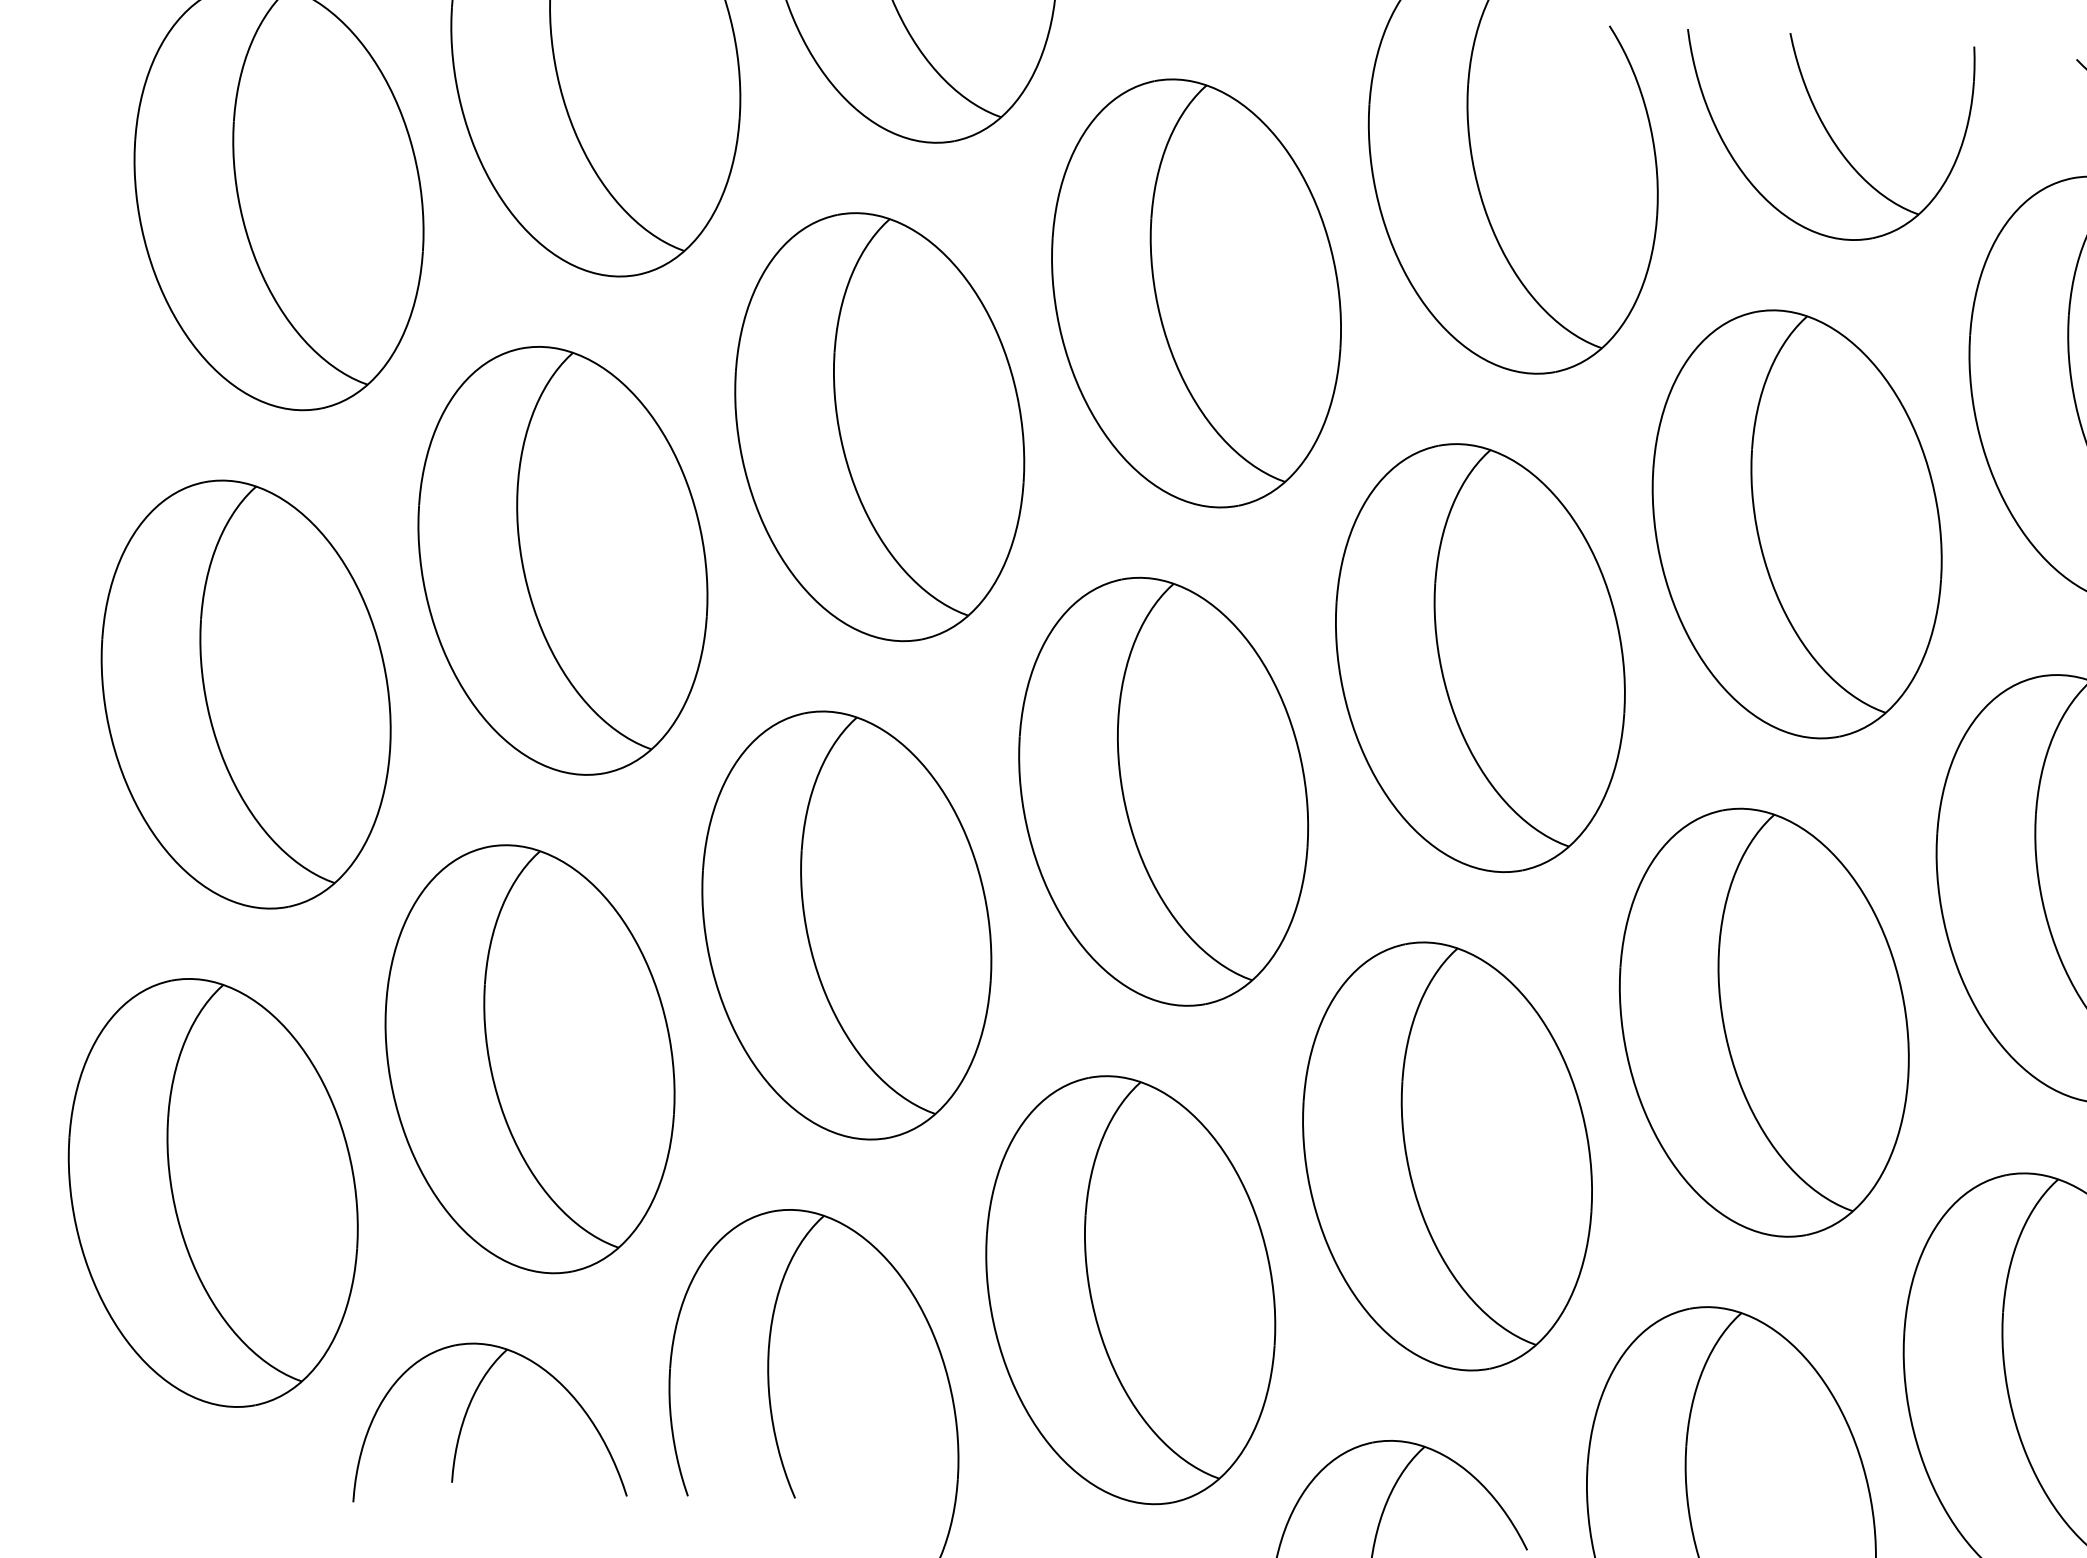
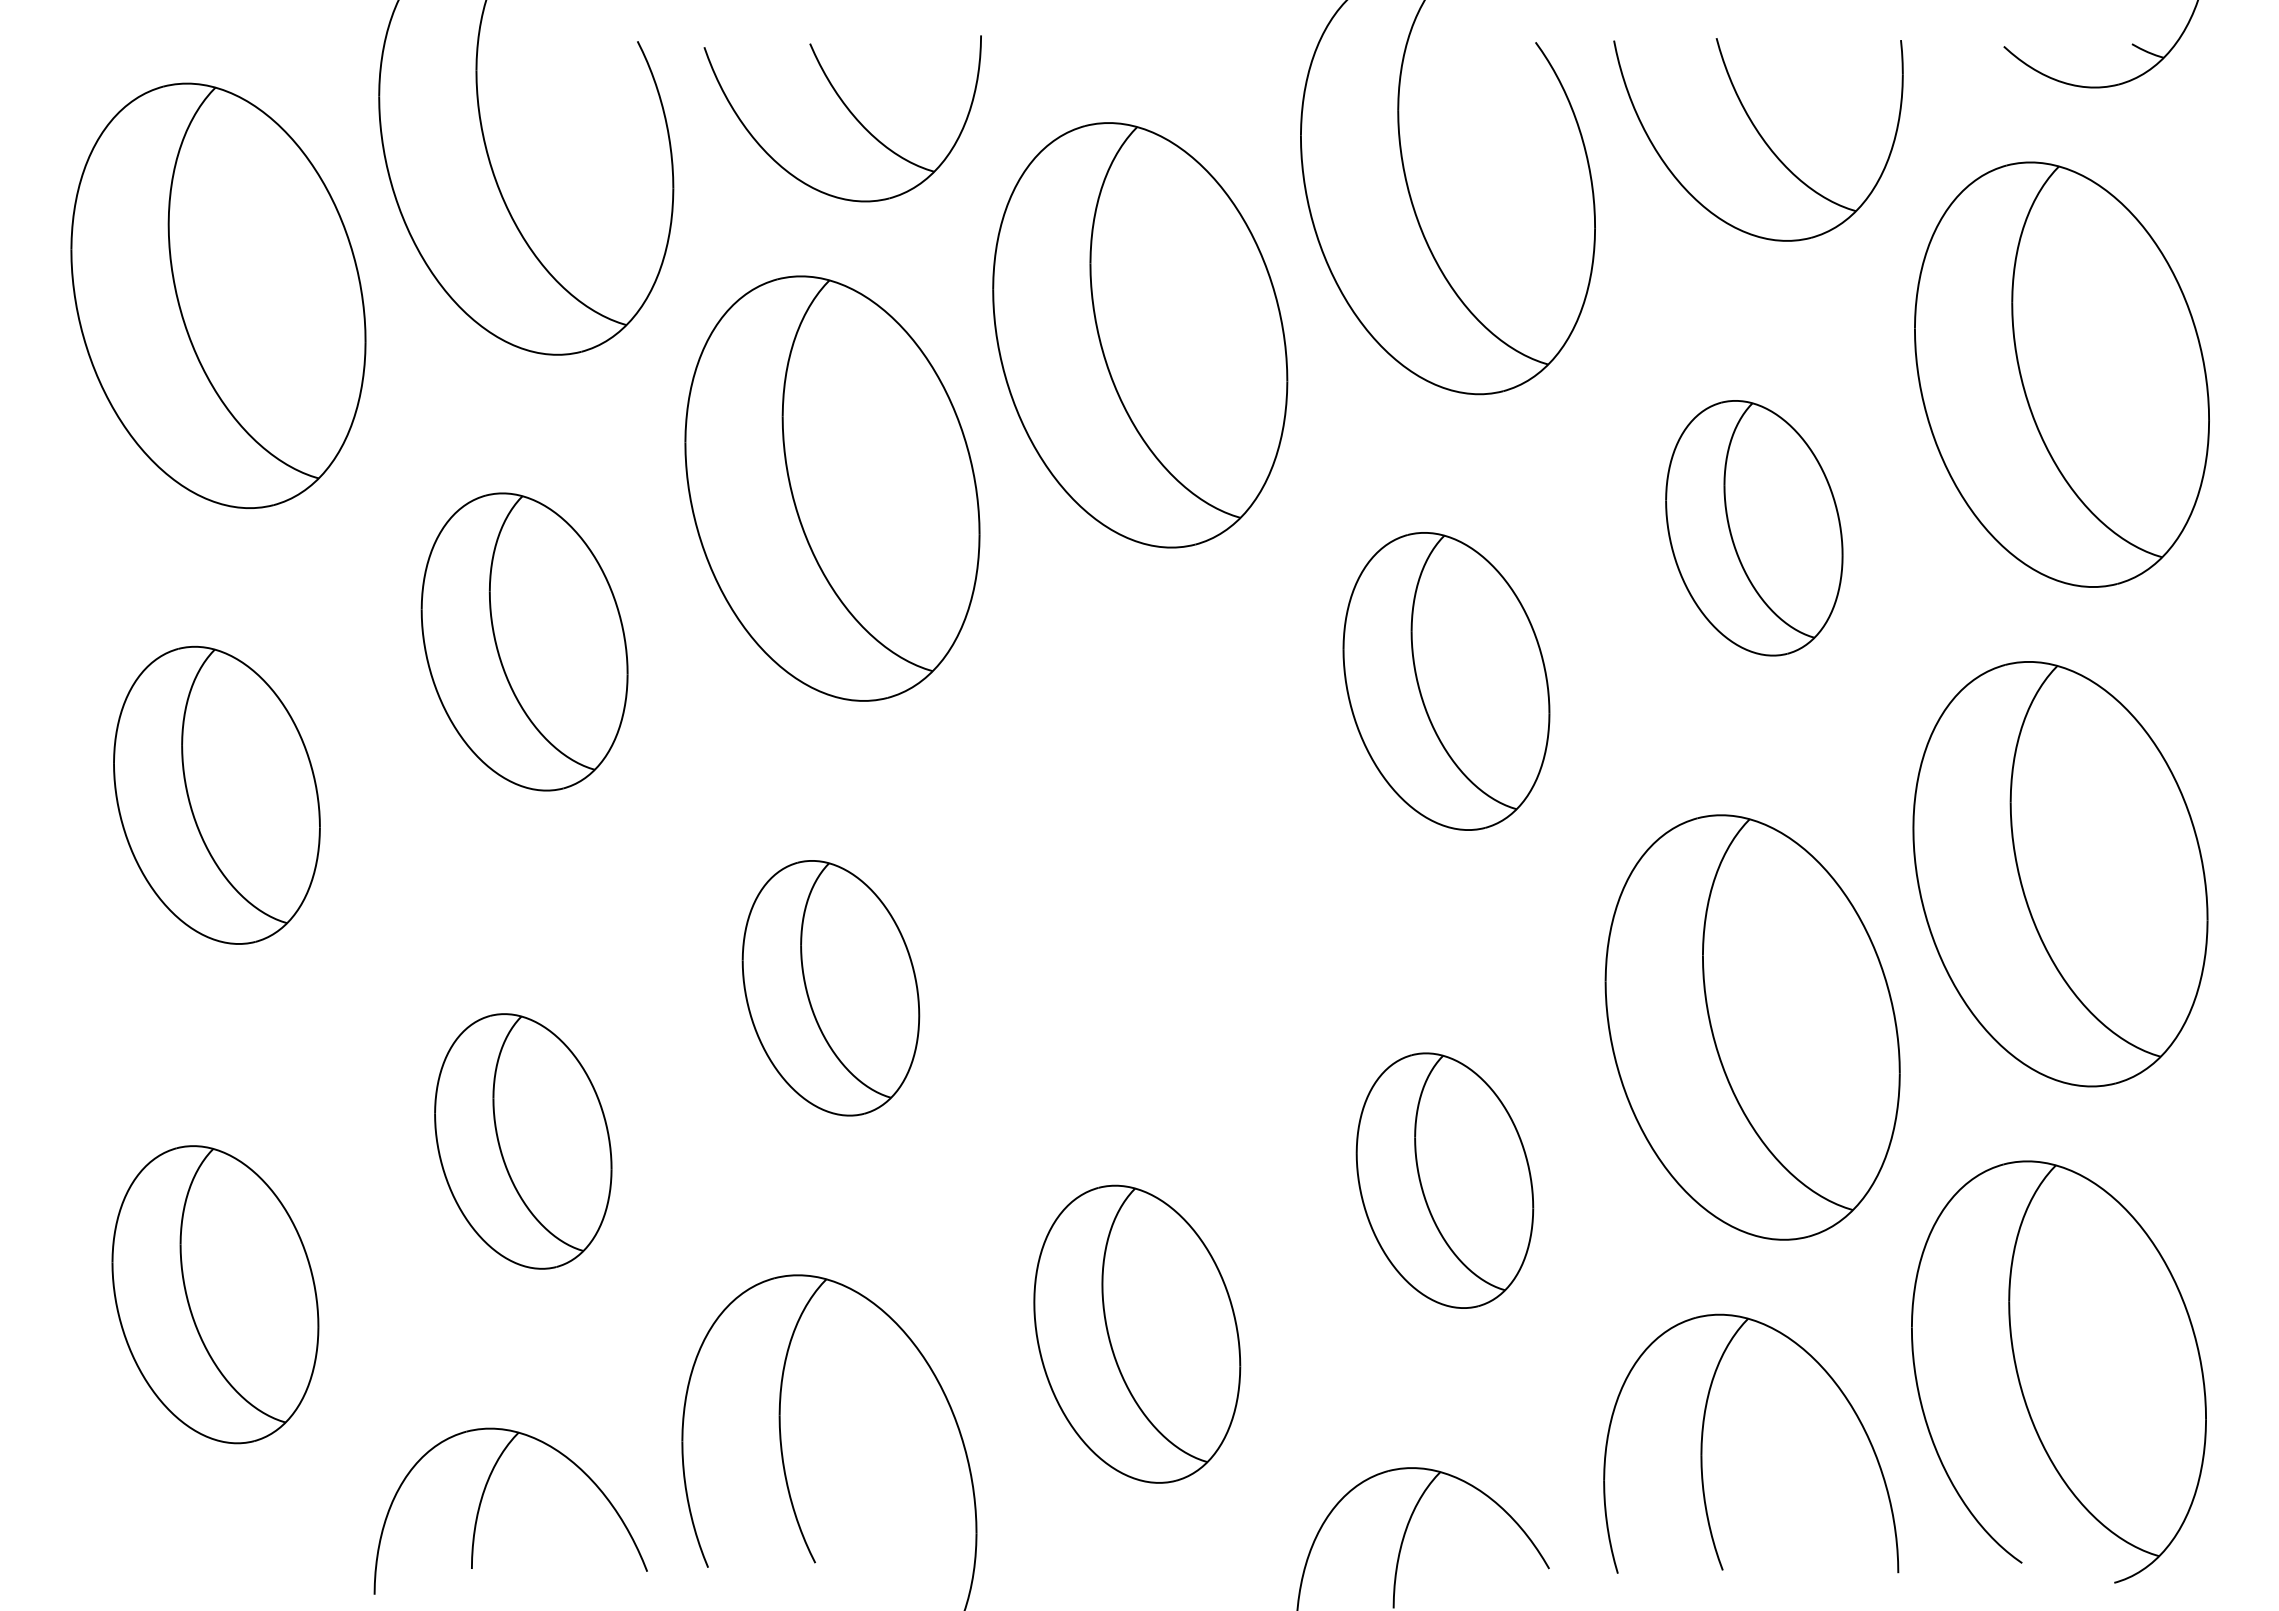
part: (1797, 524) -> (1754, 528), size x0.6
part: (562, 560) -> (524, 641), size x0.7
part: (1480, 658) -> (1446, 681), size x0.7
part: (245, 694) -> (216, 795), size x0.7
part: (1163, 791) -> (1138, 834), removed
part: (846, 925) -> (830, 988), size x0.6
part: (530, 1059) -> (523, 1141), size x0.6
part: (1447, 1156) -> (1444, 1180), size x0.6
part: (213, 1192) -> (215, 1294), size x0.7
part: (1131, 1290) -> (1137, 1334), size x0.7

